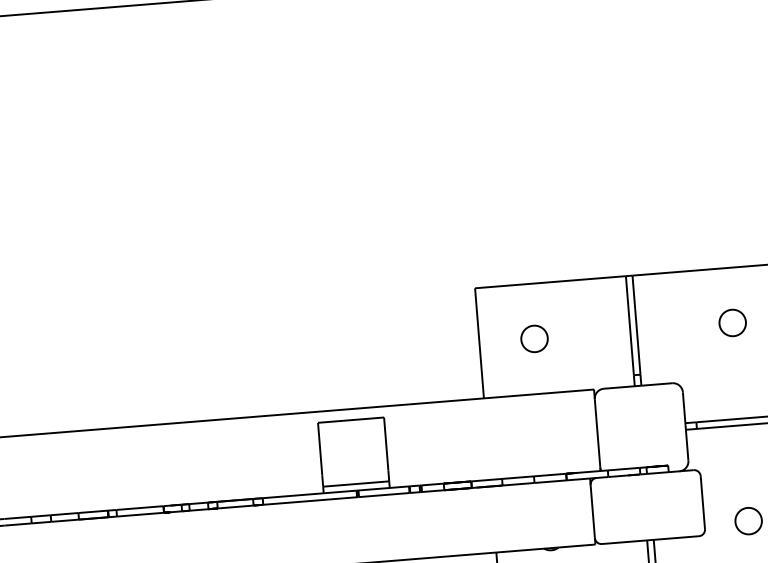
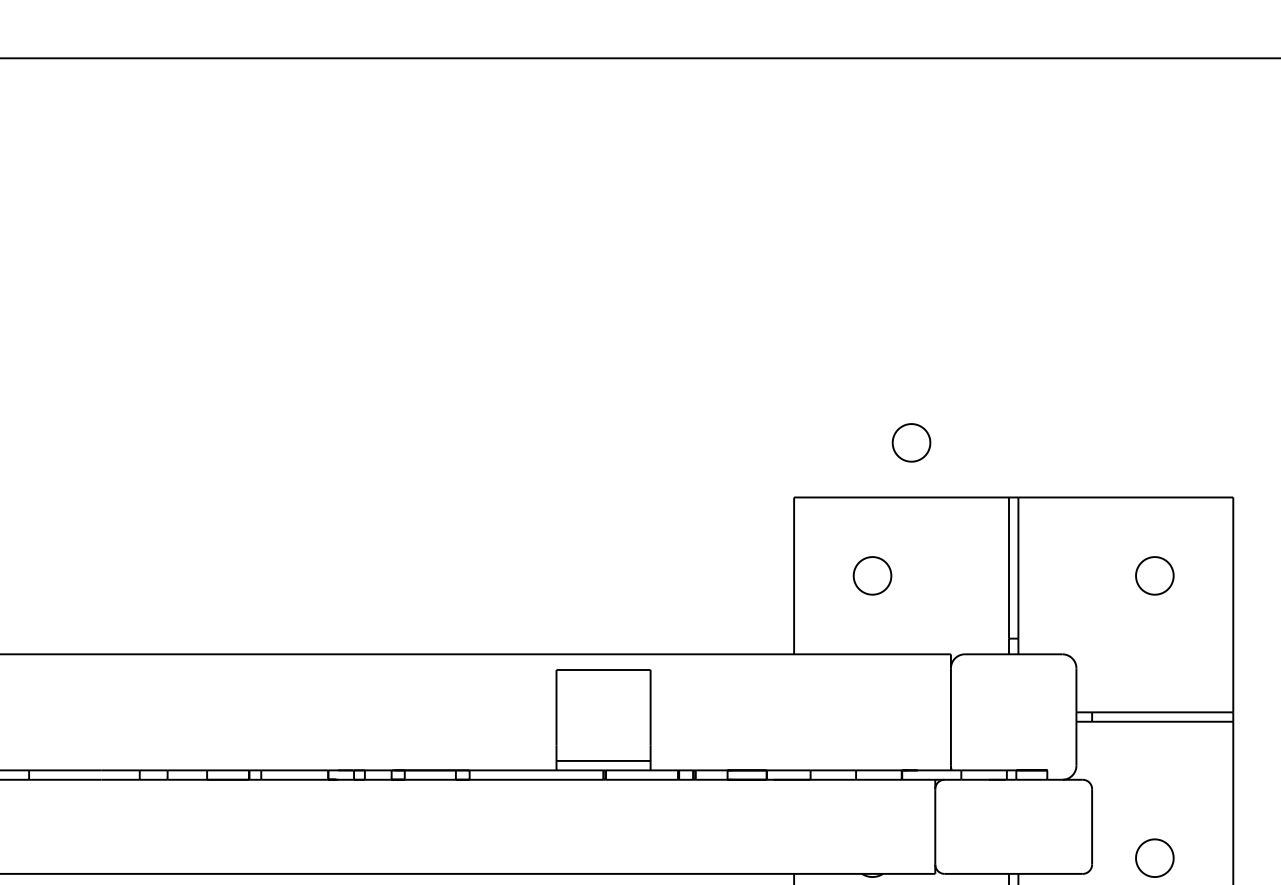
part: (554, 243) -> (911, 442), added

